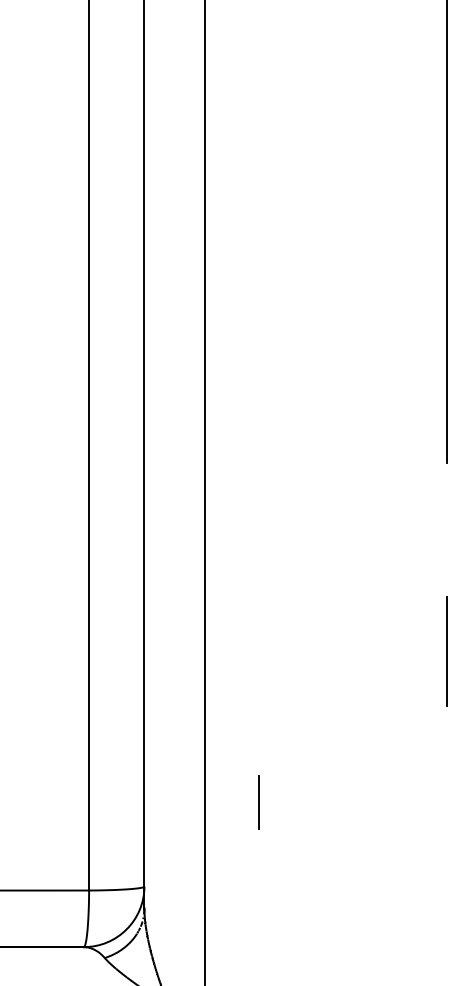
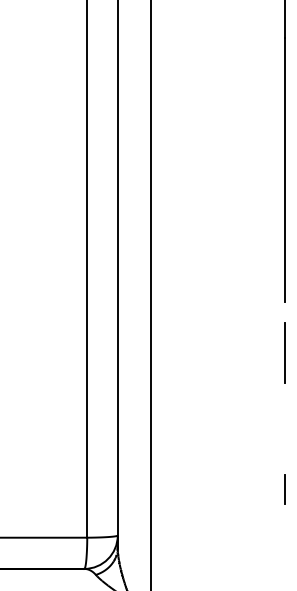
line: (446, 650) -> (284, 352), moved
line: (258, 803) -> (284, 489), moved

